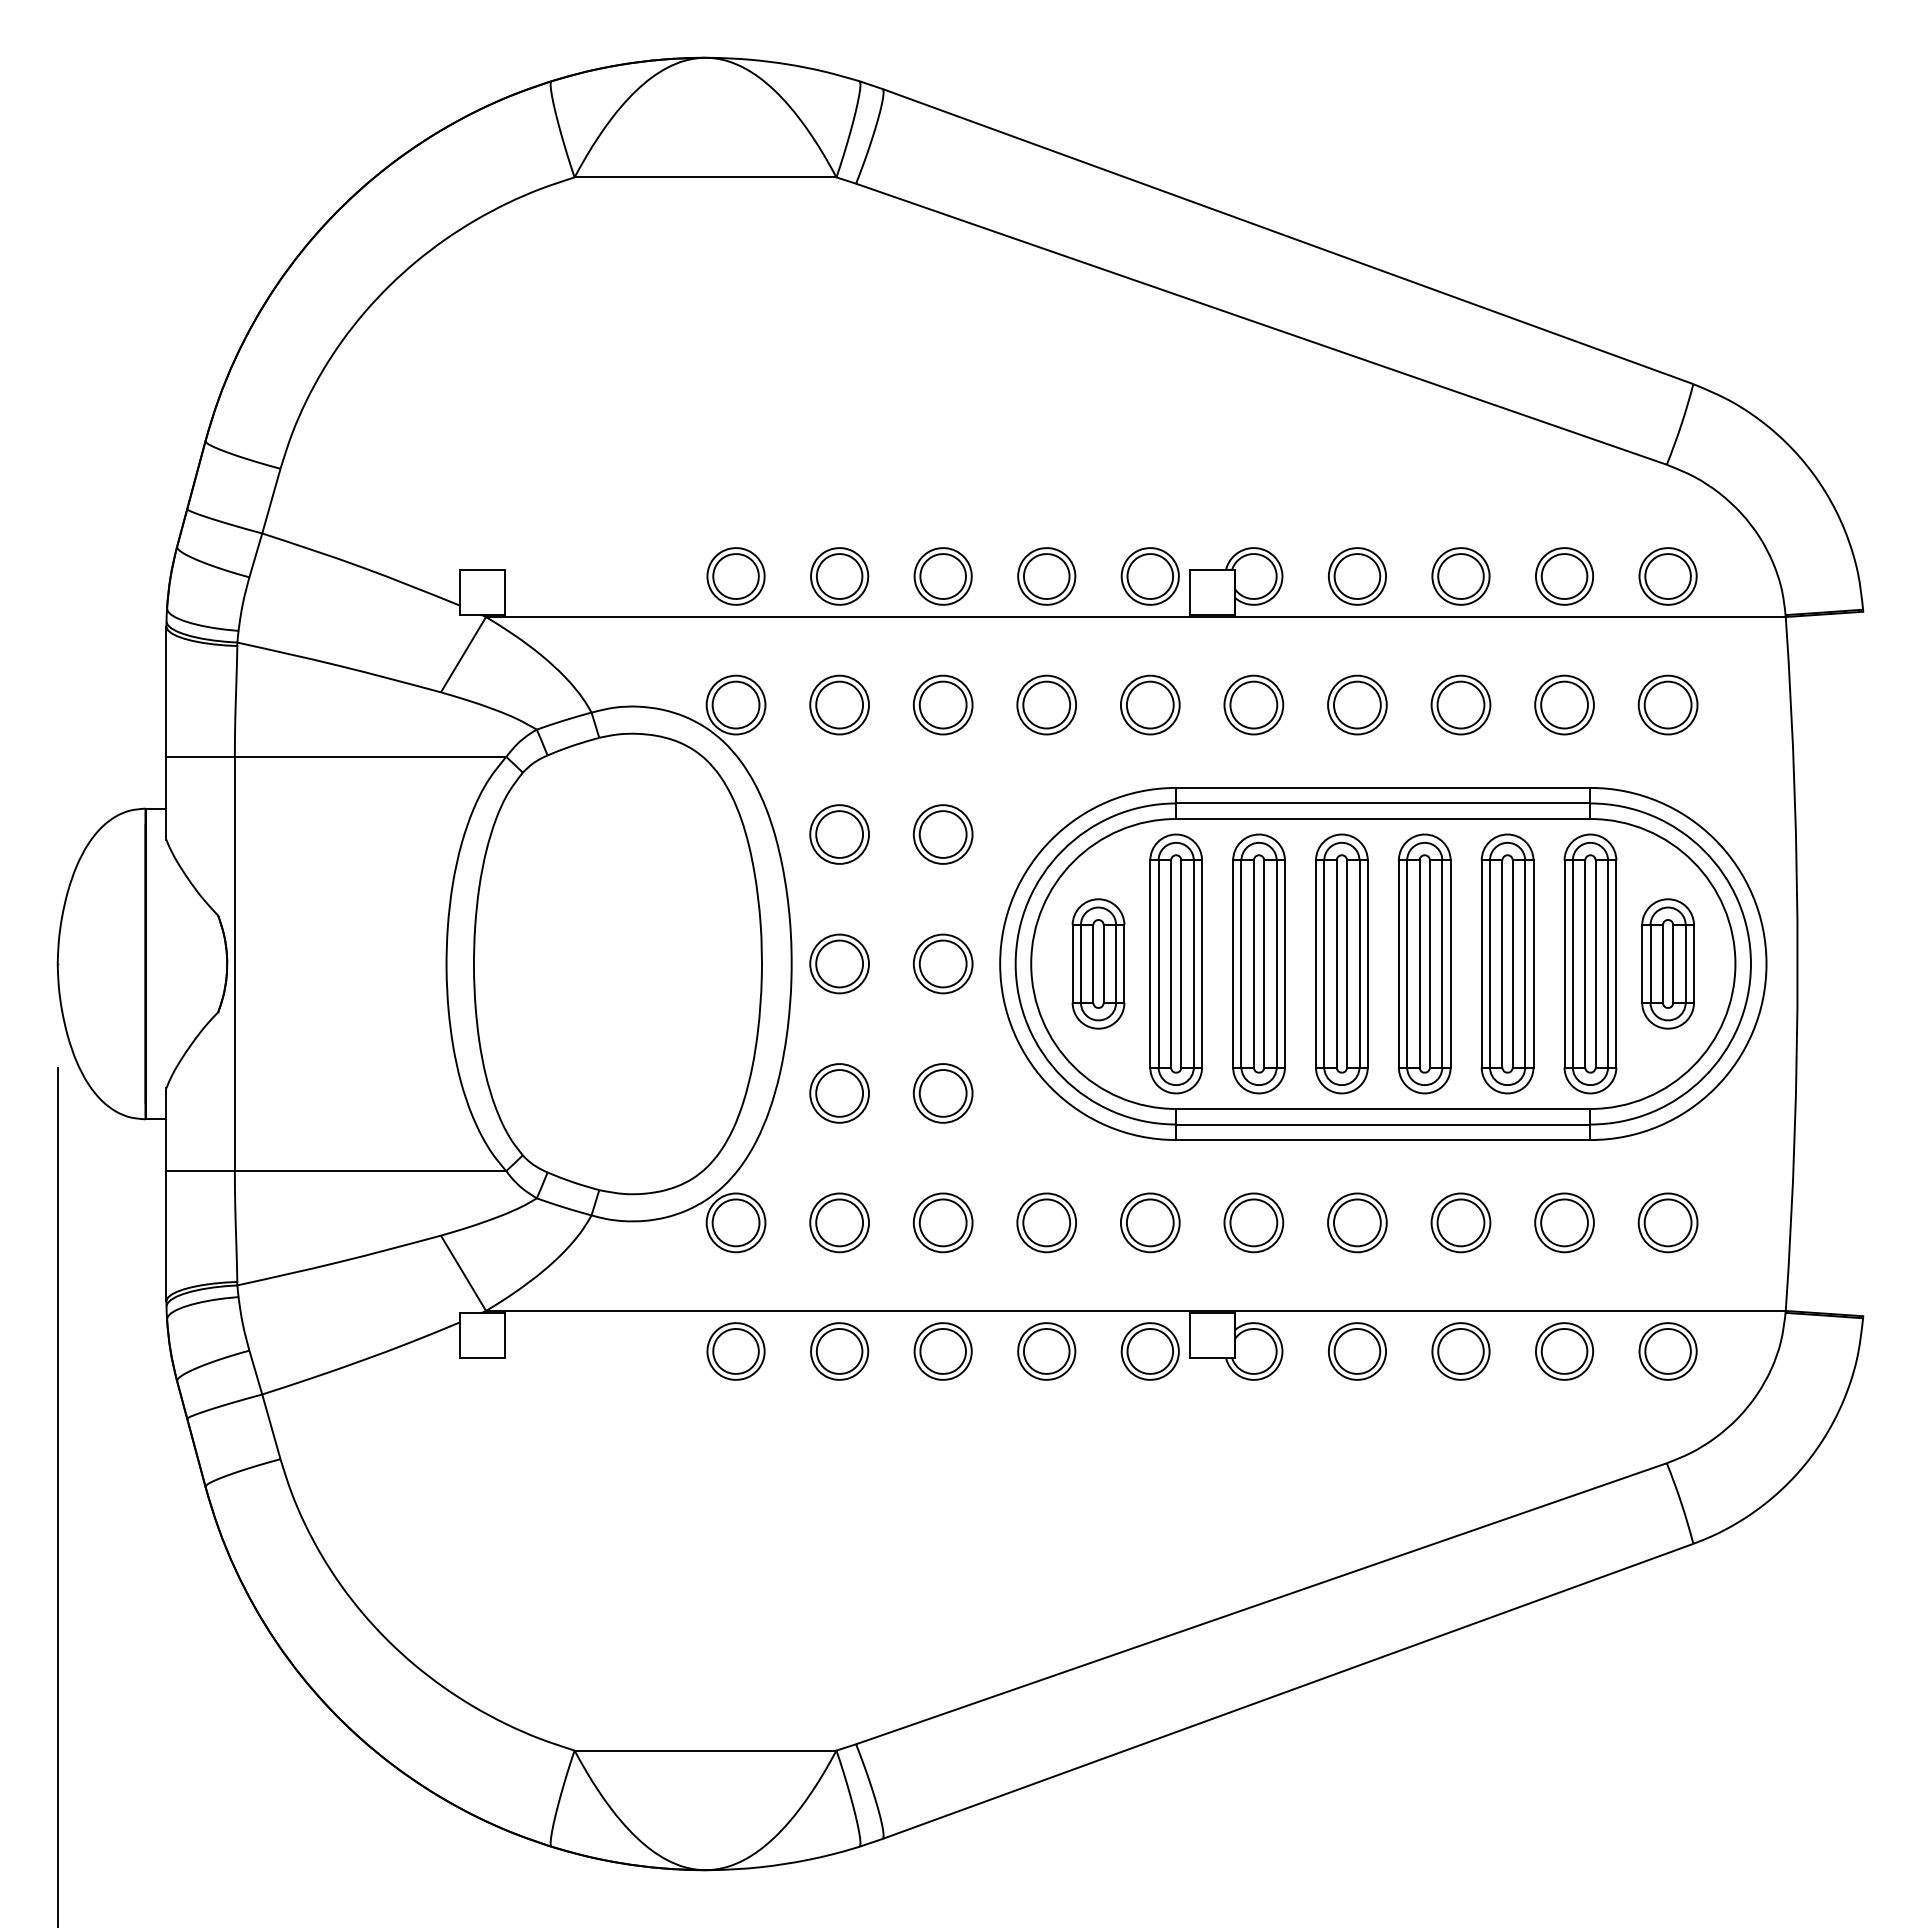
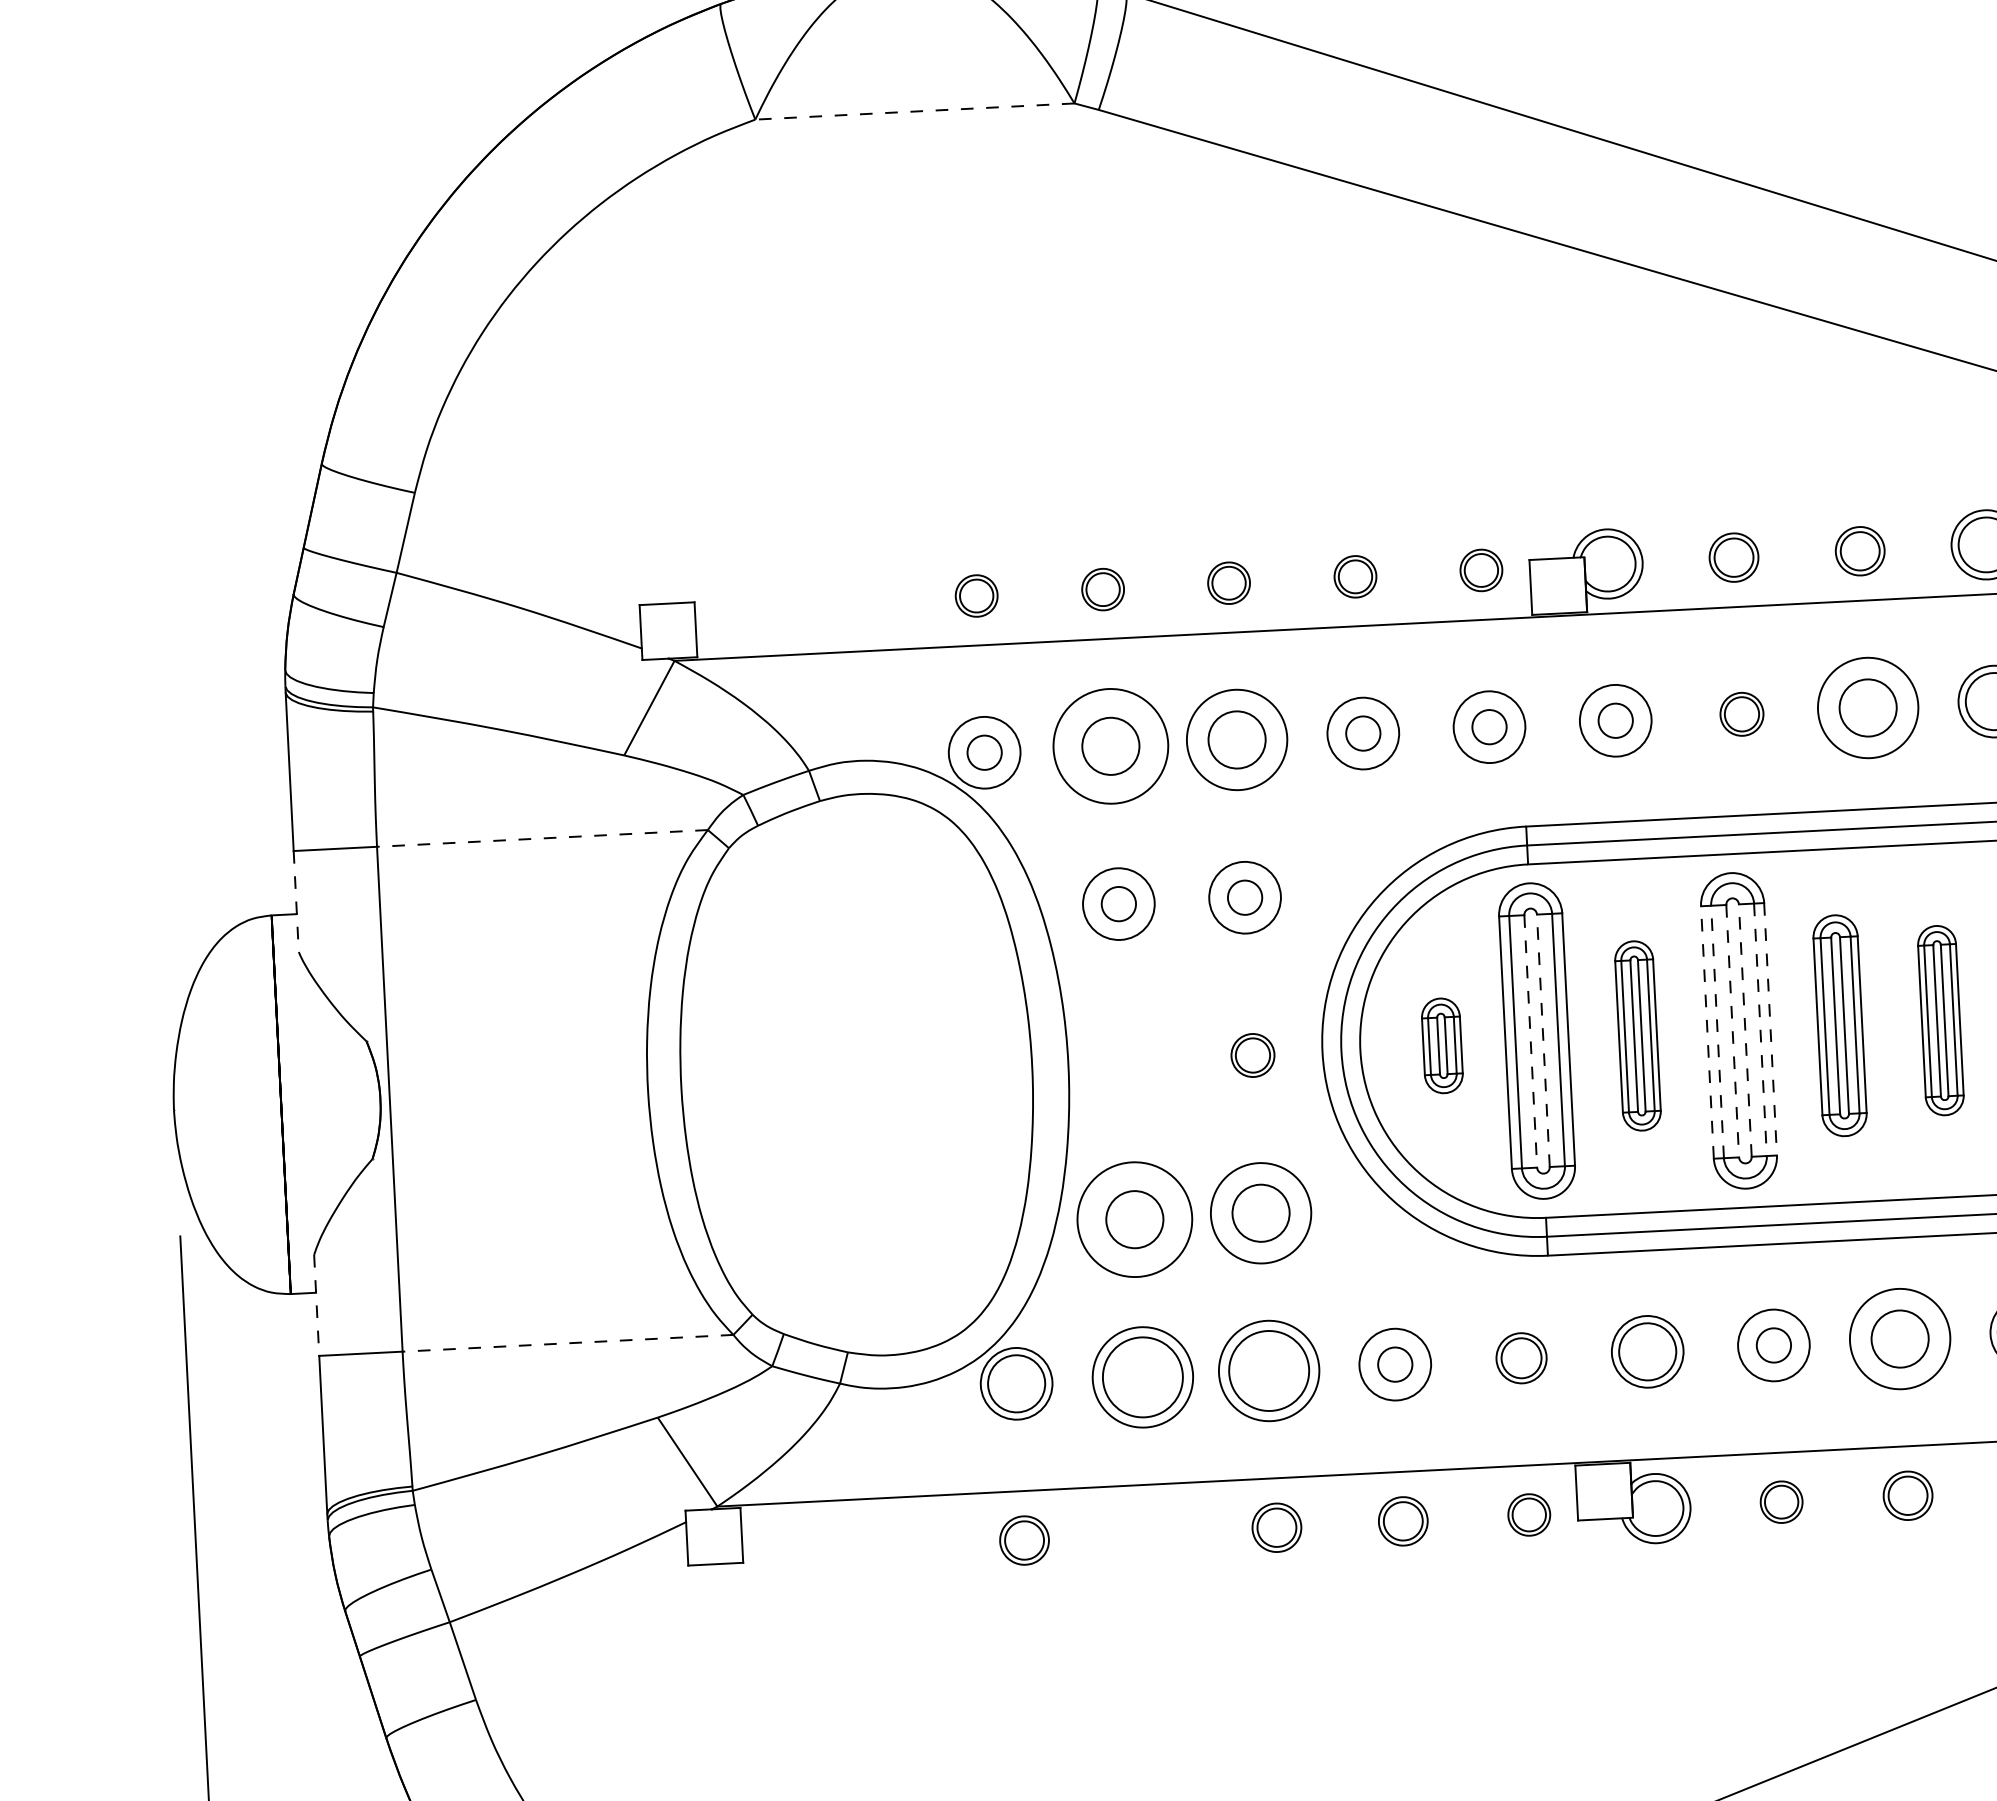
line: (705, 177) -> (914, 111), solid -> dashed
part: (735, 576) -> (976, 596), size x0.6
part: (839, 576) -> (1102, 589), size x0.6
part: (942, 576) -> (1228, 583), size x0.6
part: (1046, 576) -> (1355, 576), size x0.6
part: (1149, 576) -> (1480, 570), size x0.6
part: (1357, 576) -> (1734, 557), size x0.7
part: (1460, 576) -> (1859, 551), size x0.7
circle: (735, 704) -> (983, 752), size x0.6
circle: (839, 704) -> (1110, 745), size x1.6
circle: (942, 704) -> (1236, 739), size x1.4
circle: (1046, 704) -> (1362, 732), size x0.6
circle: (1149, 704) -> (1488, 726), size x0.6
circle: (1253, 704) -> (1615, 720), size x0.6
part: (1357, 704) -> (1741, 713), size x0.6
circle: (1460, 704) -> (1867, 707), size x1.4
line: (370, 756) -> (542, 837), solid -> dashed
line: (166, 798) -> (296, 901), solid -> dashed
circle: (839, 834) -> (1118, 904), size x0.6
circle: (942, 834) -> (1244, 897), size x0.6
part: (839, 963) -> (1126, 1061), removed
part: (942, 963) -> (1252, 1054), size x0.6
part: (1098, 963) -> (1442, 1045), size x0.6
part: (1258, 963) -> (1637, 1035), size x0.6
part: (1424, 963) -> (1839, 1025), size x0.7
part: (1507, 963) -> (1940, 1020), size x0.6
line: (1171, 964) -> (1531, 1042), solid -> dashed
line: (1181, 964) -> (1543, 1041), solid -> dashed
line: (1316, 964) -> (1708, 1033), solid -> dashed
line: (1324, 964) -> (1717, 1032), solid -> dashed
line: (1336, 964) -> (1732, 1031), solid -> dashed
line: (1347, 964) -> (1745, 1031), solid -> dashed
line: (1359, 964) -> (1760, 1030), solid -> dashed
line: (1367, 964) -> (1770, 1029), solid -> dashed
circle: (839, 1093) -> (1134, 1219), size x1.6
circle: (942, 1093) -> (1260, 1213), size x1.4
line: (166, 1130) -> (316, 1306), solid -> dashed
line: (370, 1171) -> (567, 1343), solid -> dashed
part: (839, 1222) -> (1142, 1376), size x1.4
part: (942, 1222) -> (1268, 1370), size x1.4
circle: (1046, 1222) -> (1394, 1364), size x0.6
part: (1150, 1222) -> (1521, 1357), size x0.7
circle: (1357, 1222) -> (1773, 1344), size x0.6
circle: (1460, 1222) -> (1899, 1338), size x1.4
part: (735, 1351) -> (1023, 1540), size x0.7
part: (839, 1351) -> (1150, 1534), removed
part: (942, 1351) -> (1276, 1527), size x0.7
part: (1046, 1351) -> (1402, 1521), size x0.7
part: (1149, 1351) -> (1528, 1515), size x0.6
part: (1356, 1351) -> (1780, 1502), size x0.6
part: (1460, 1351) -> (1907, 1495), size x0.7

